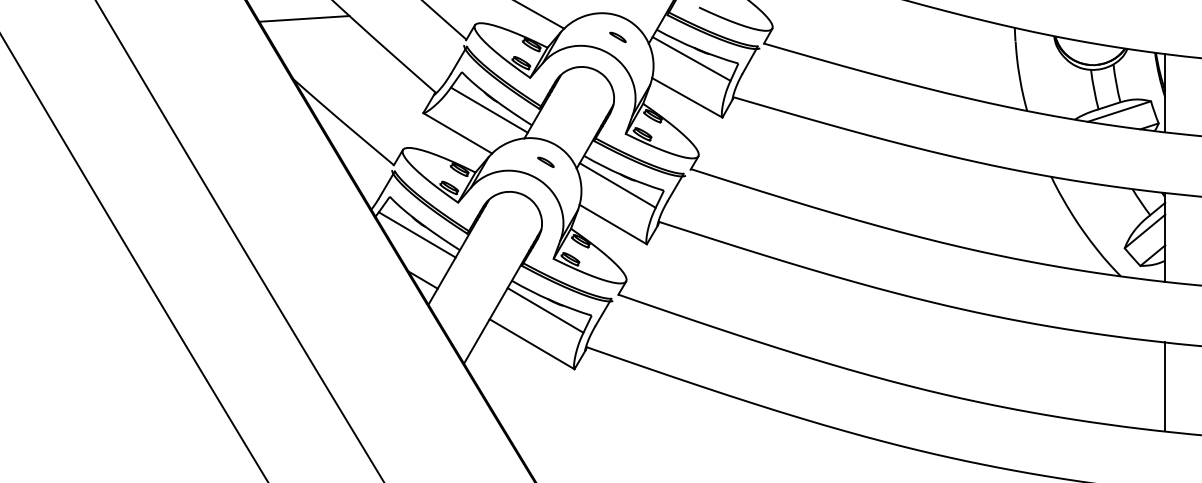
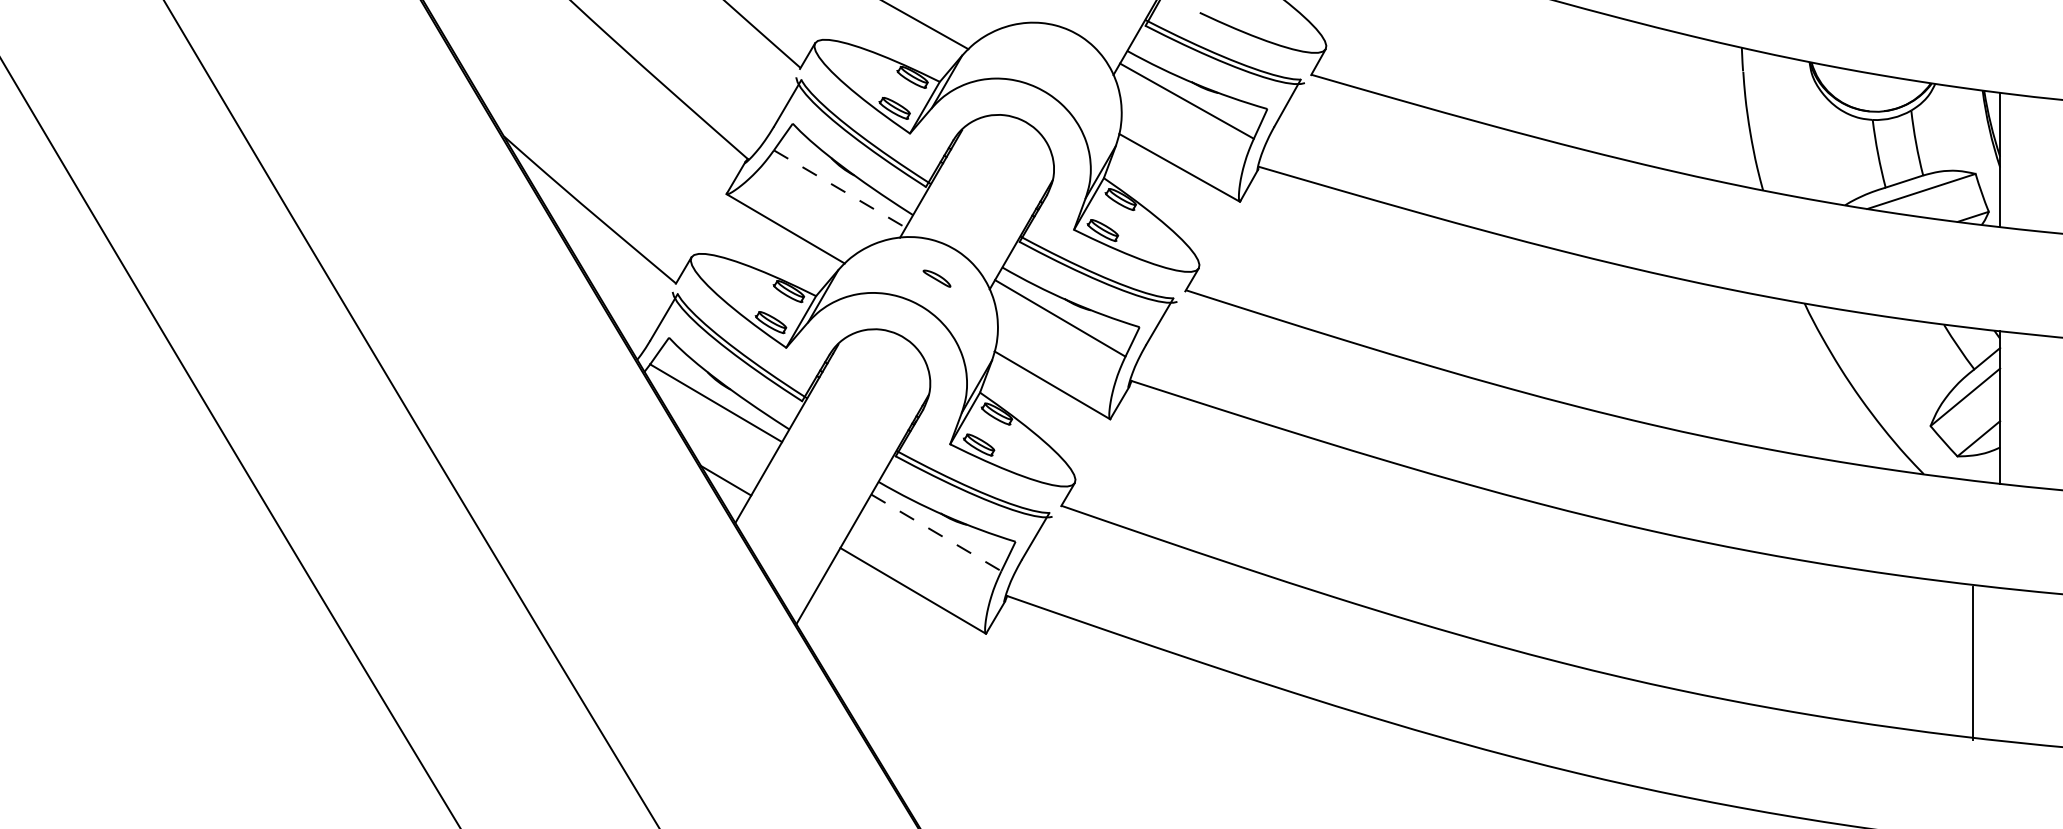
line: (304, 18) -> (522, 31), removed
part: (617, 37) -> (1059, 64), removed
line: (489, 110) -> (840, 189), solid -> dashed
line: (545, 310) -> (936, 532), solid -> dashed
line: (1165, 386) -> (1973, 663), moved

